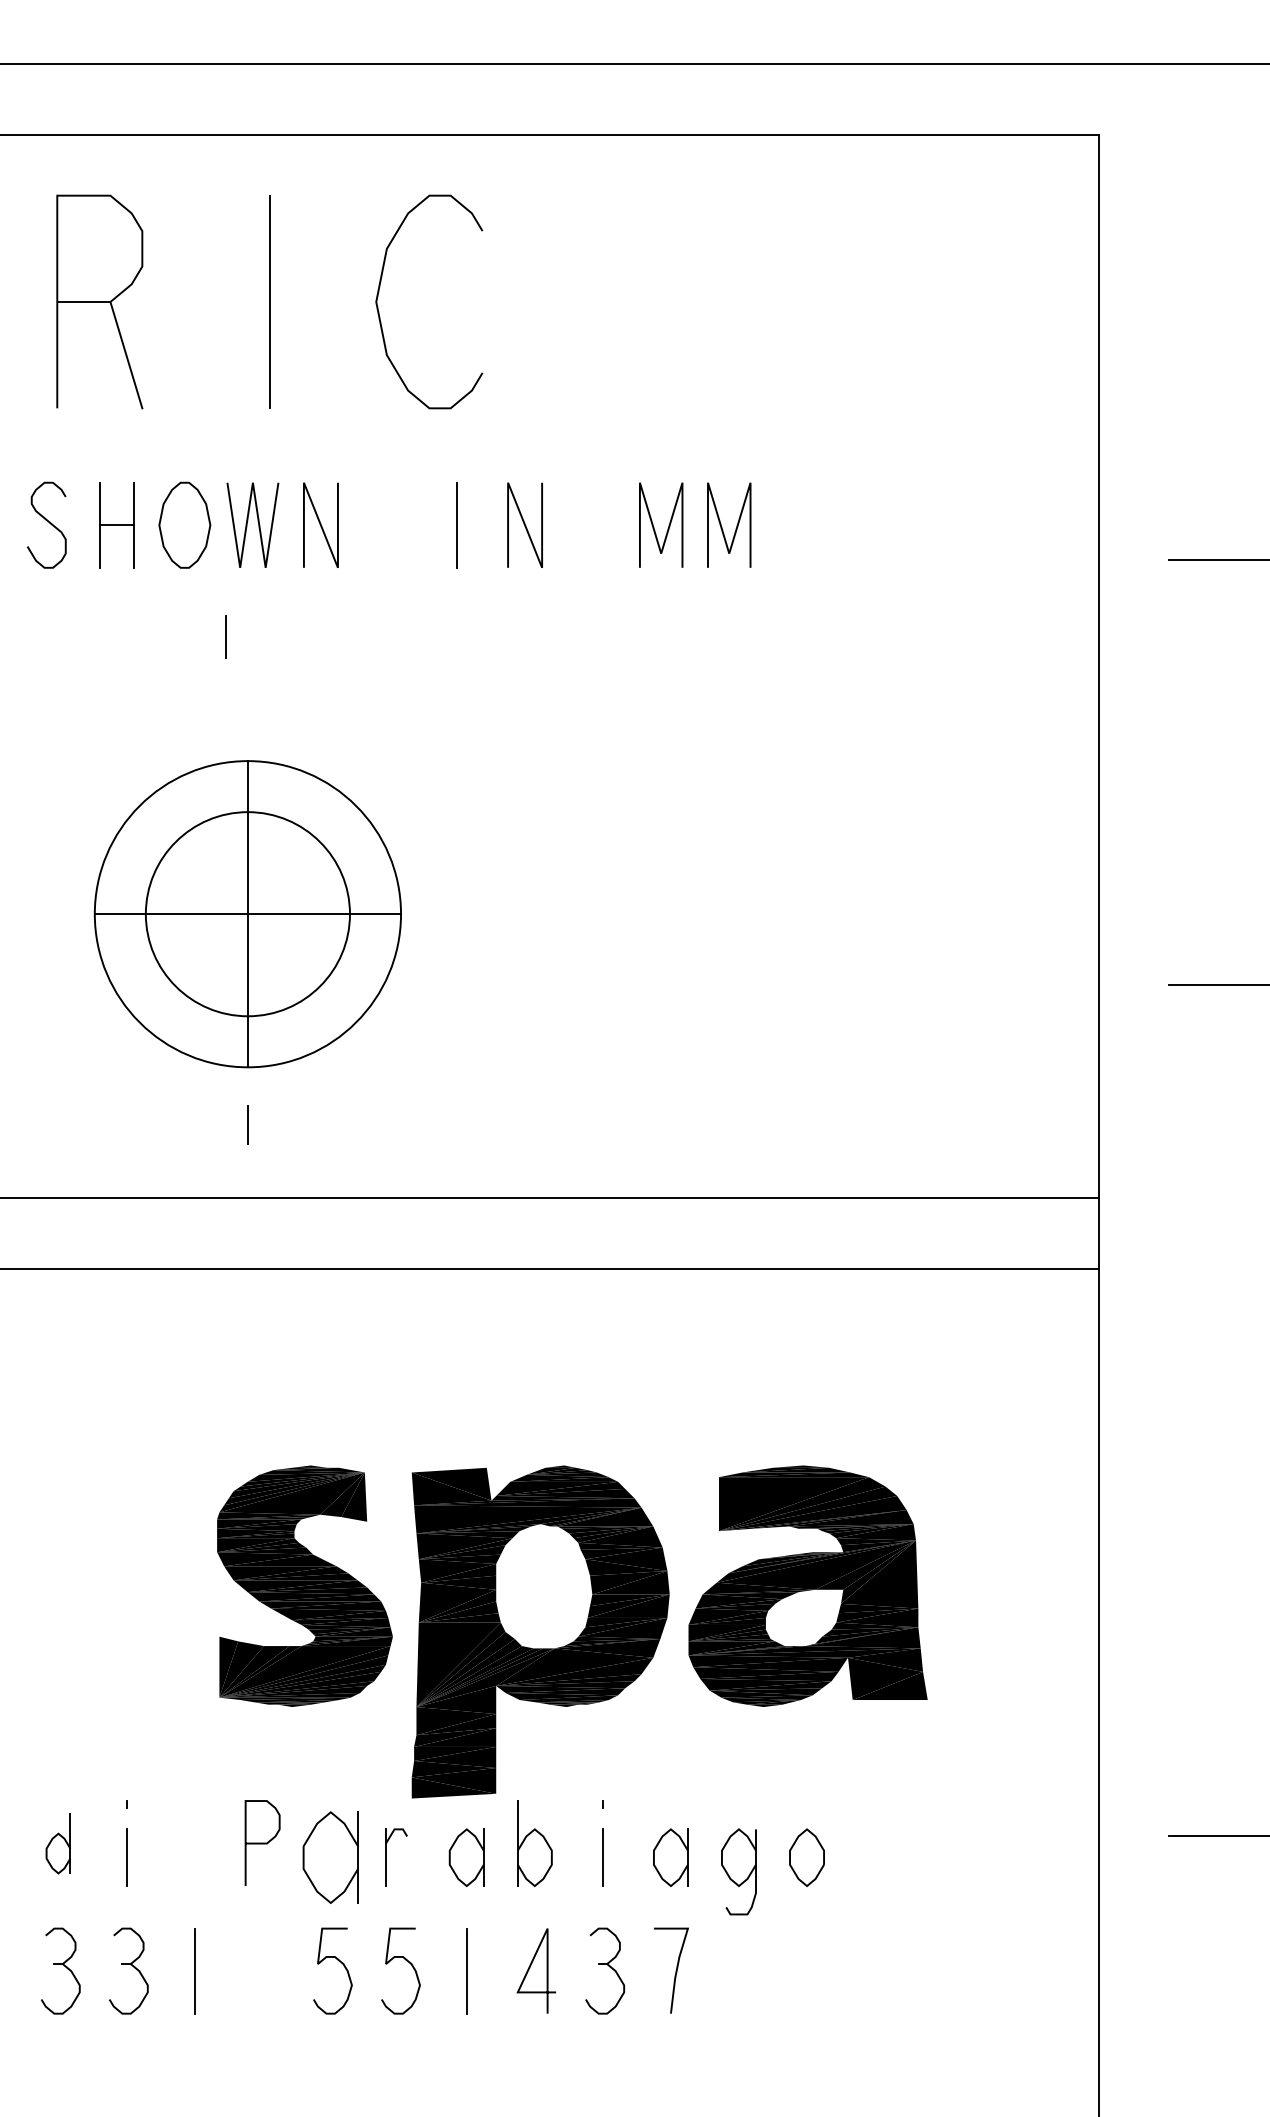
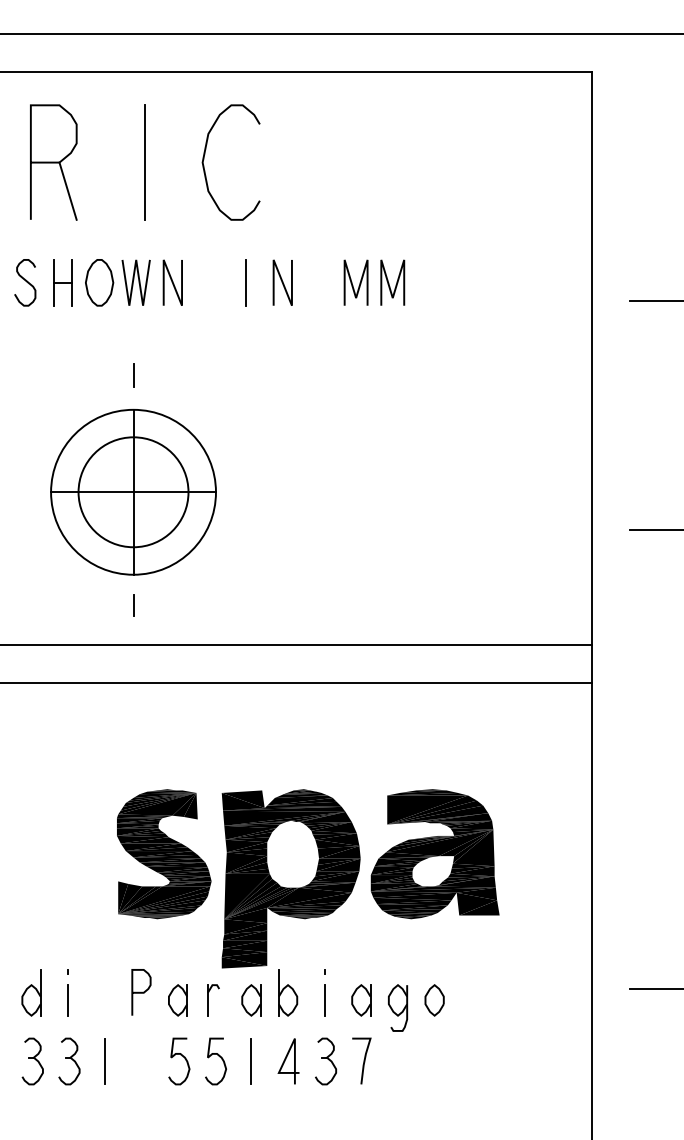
line: (225, 636) -> (133, 375), moved
part: (58, 1842) -> (31, 992), size x1.43
part: (329, 1857) -> (177, 1000), size x0.62

